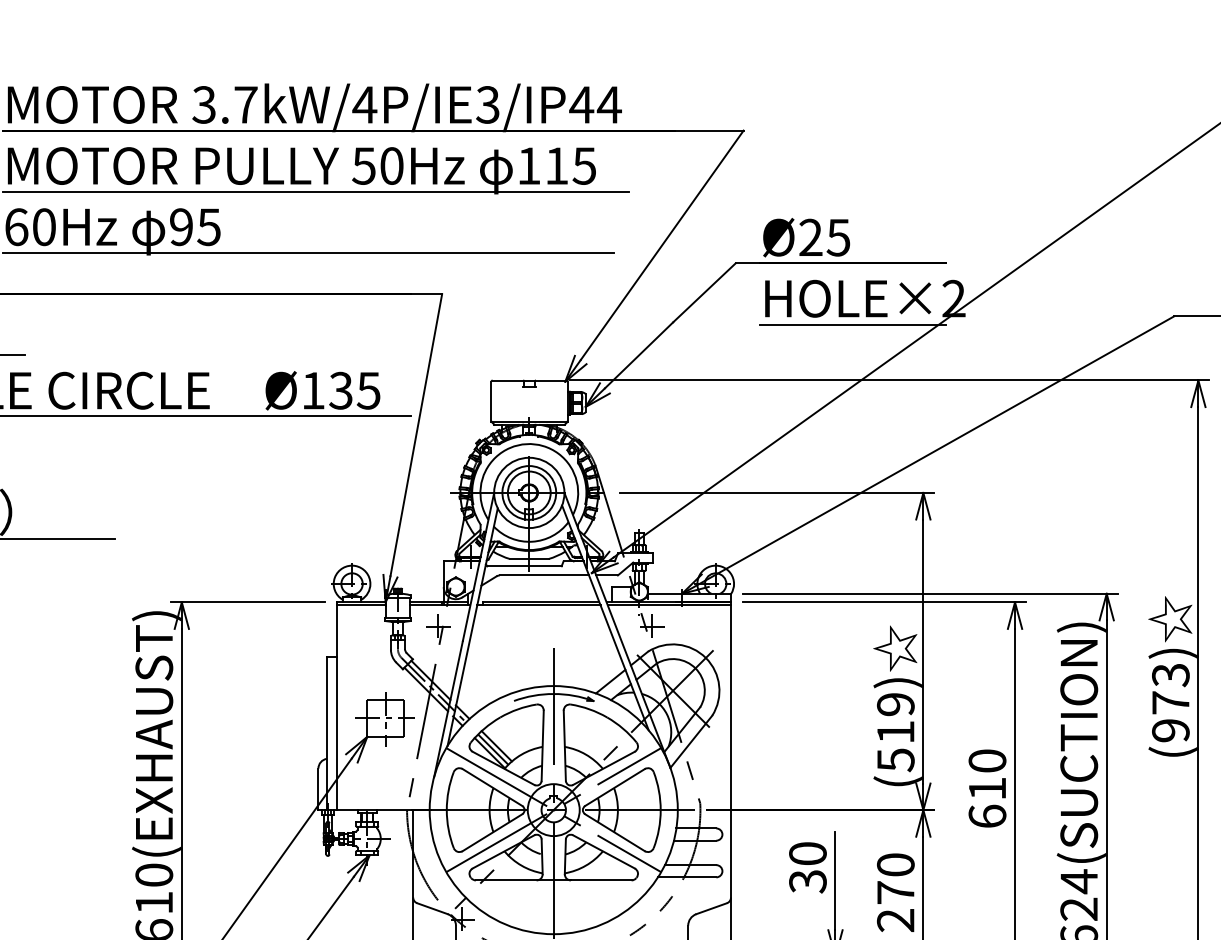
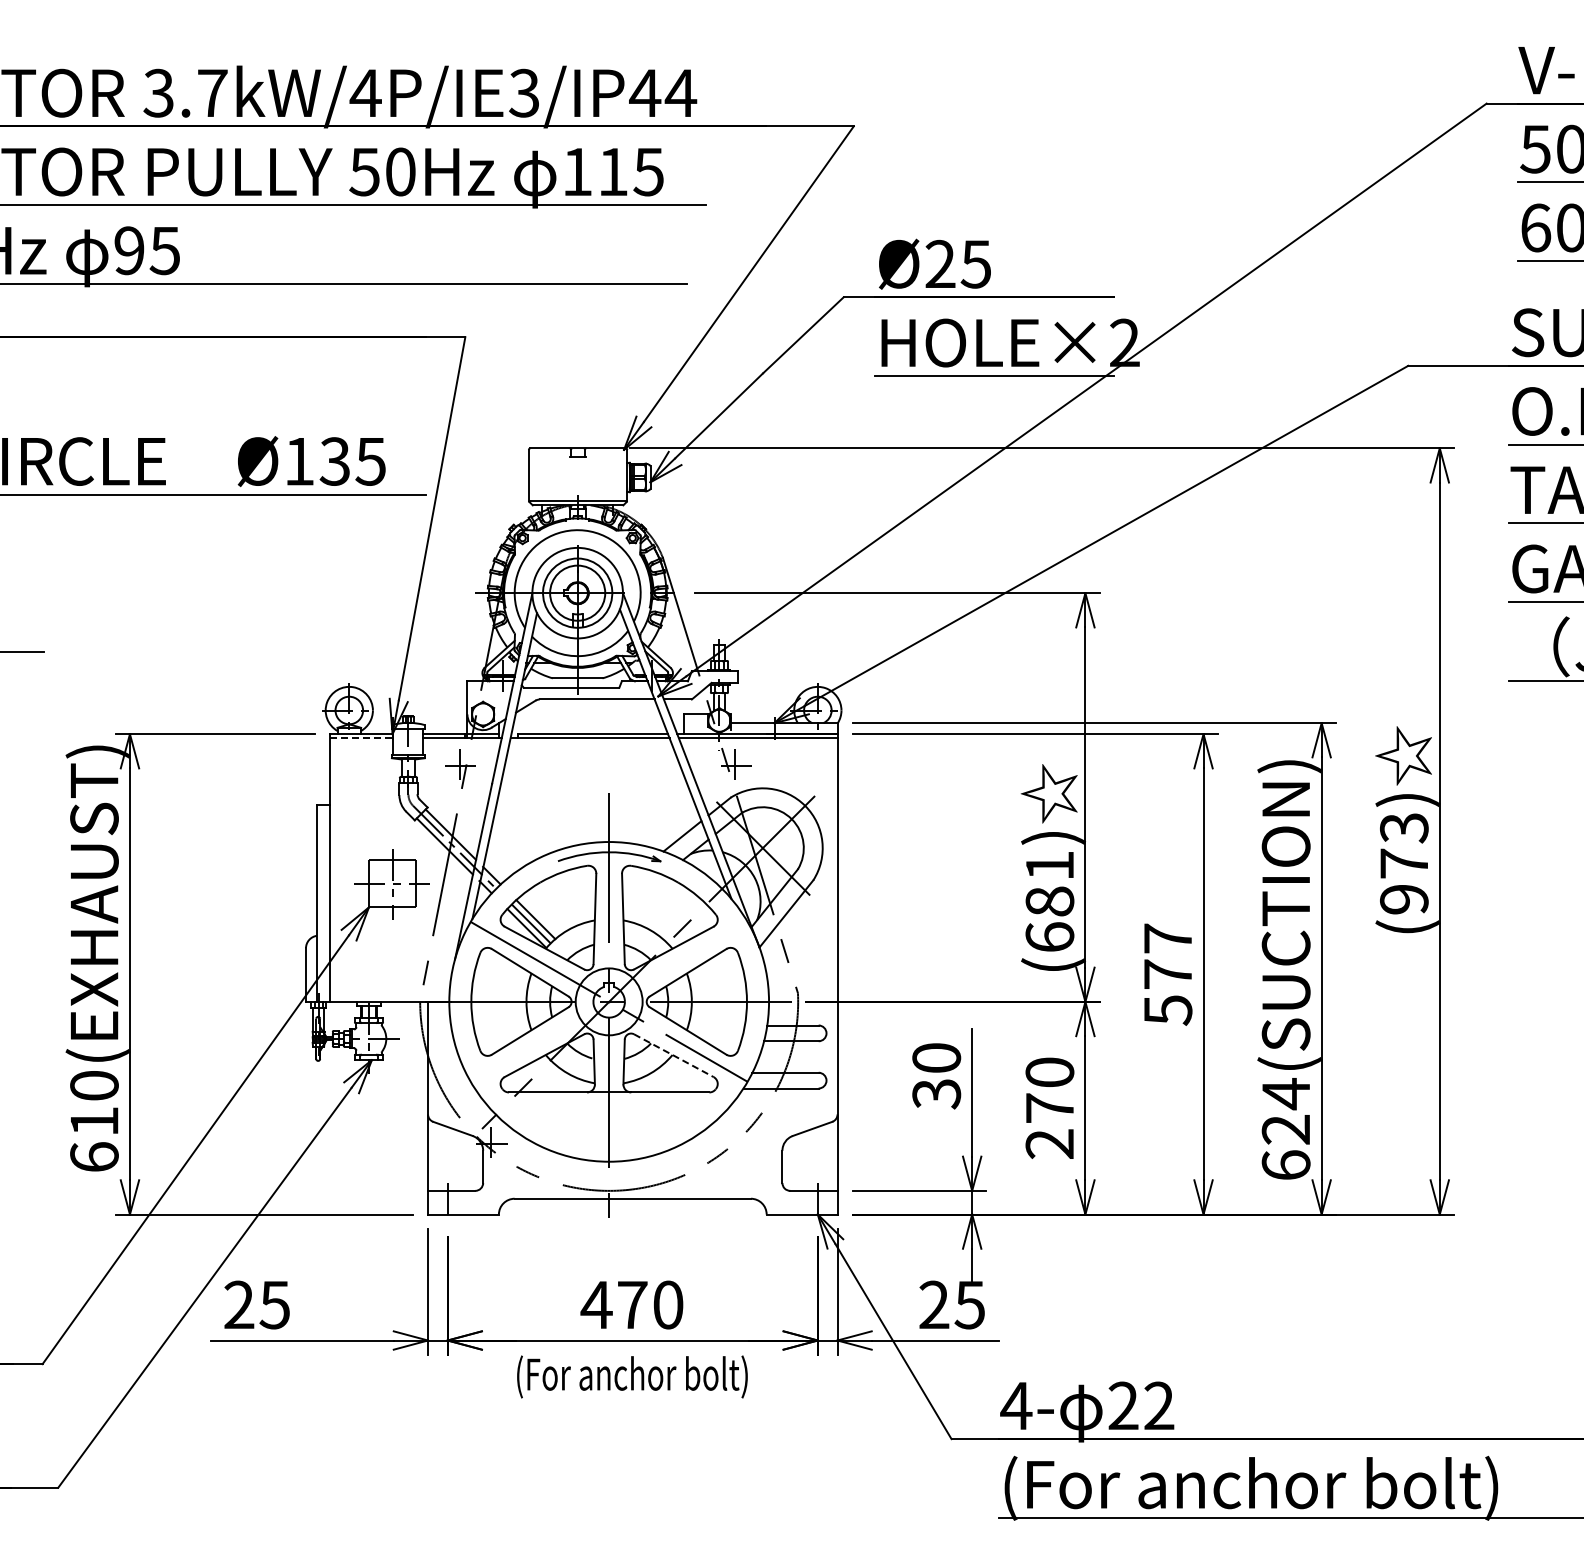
line: (361, 605) -> (361, 738), solid -> dashed
text: (895, 732) -> (1049, 902), (519) -> (681)
text: (987, 788) -> (1167, 974), 610 -> 577
line: (553, 809) -> (608, 1001), removed
line: (604, 851) -> (674, 1055), solid -> dashed

